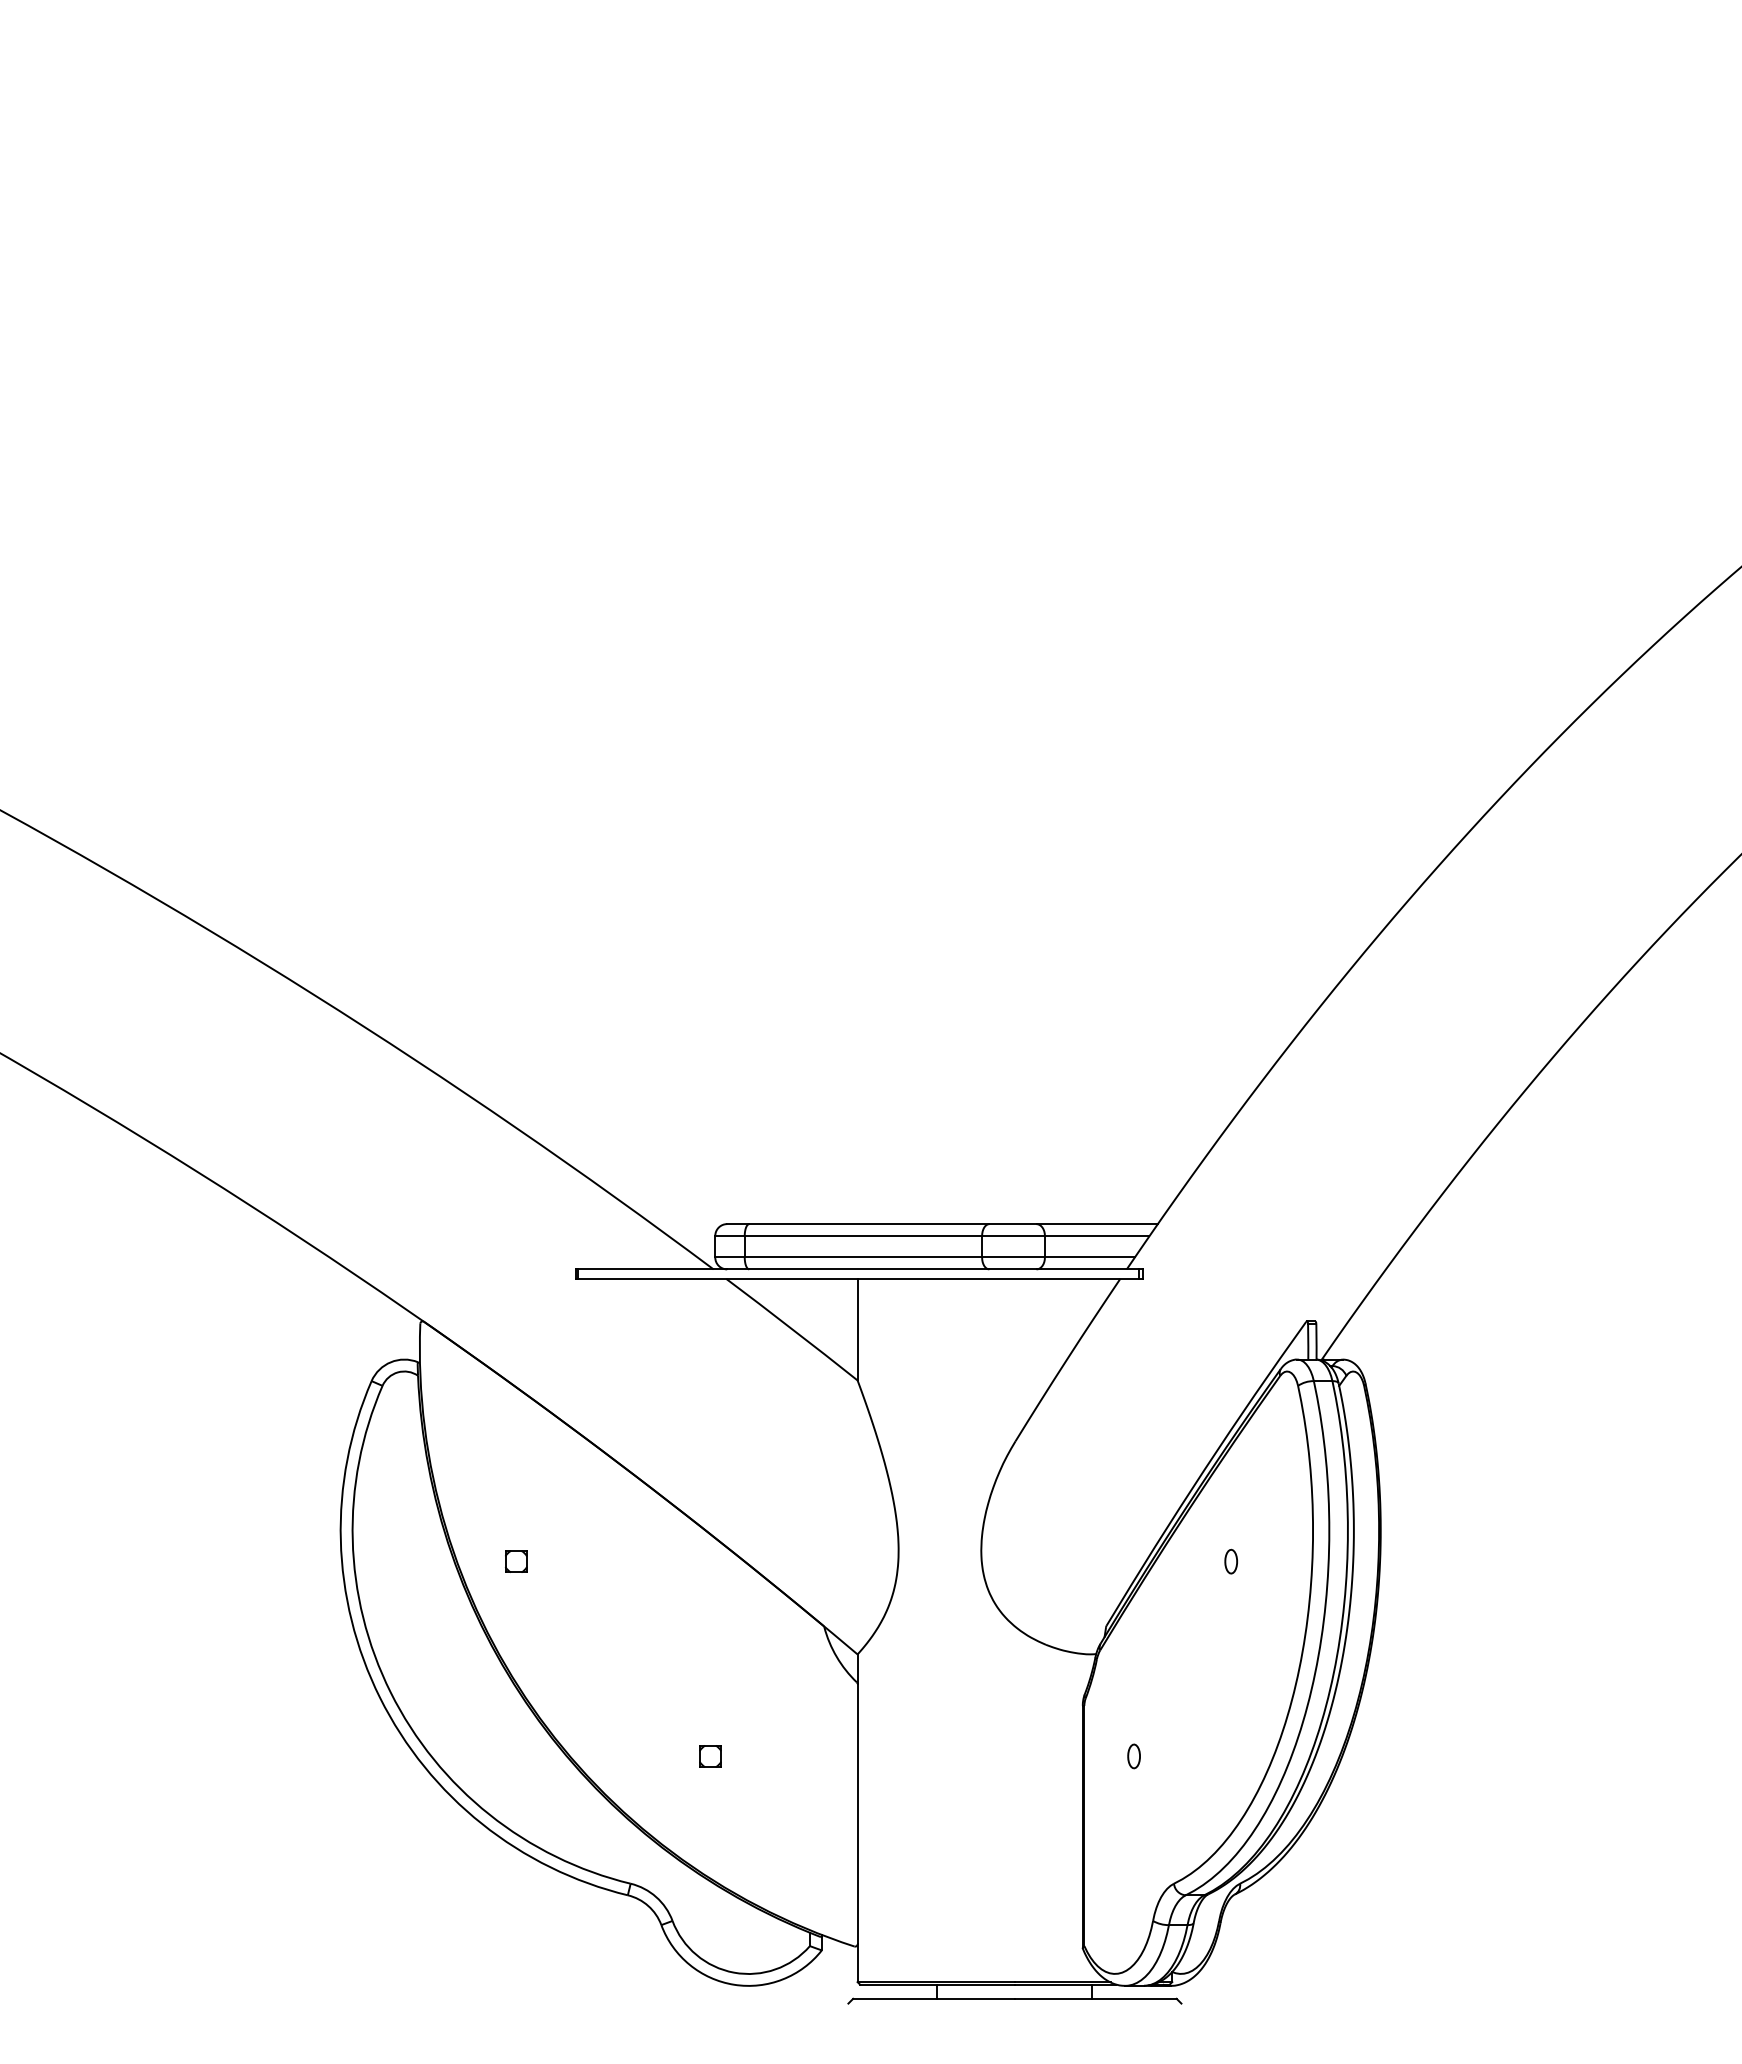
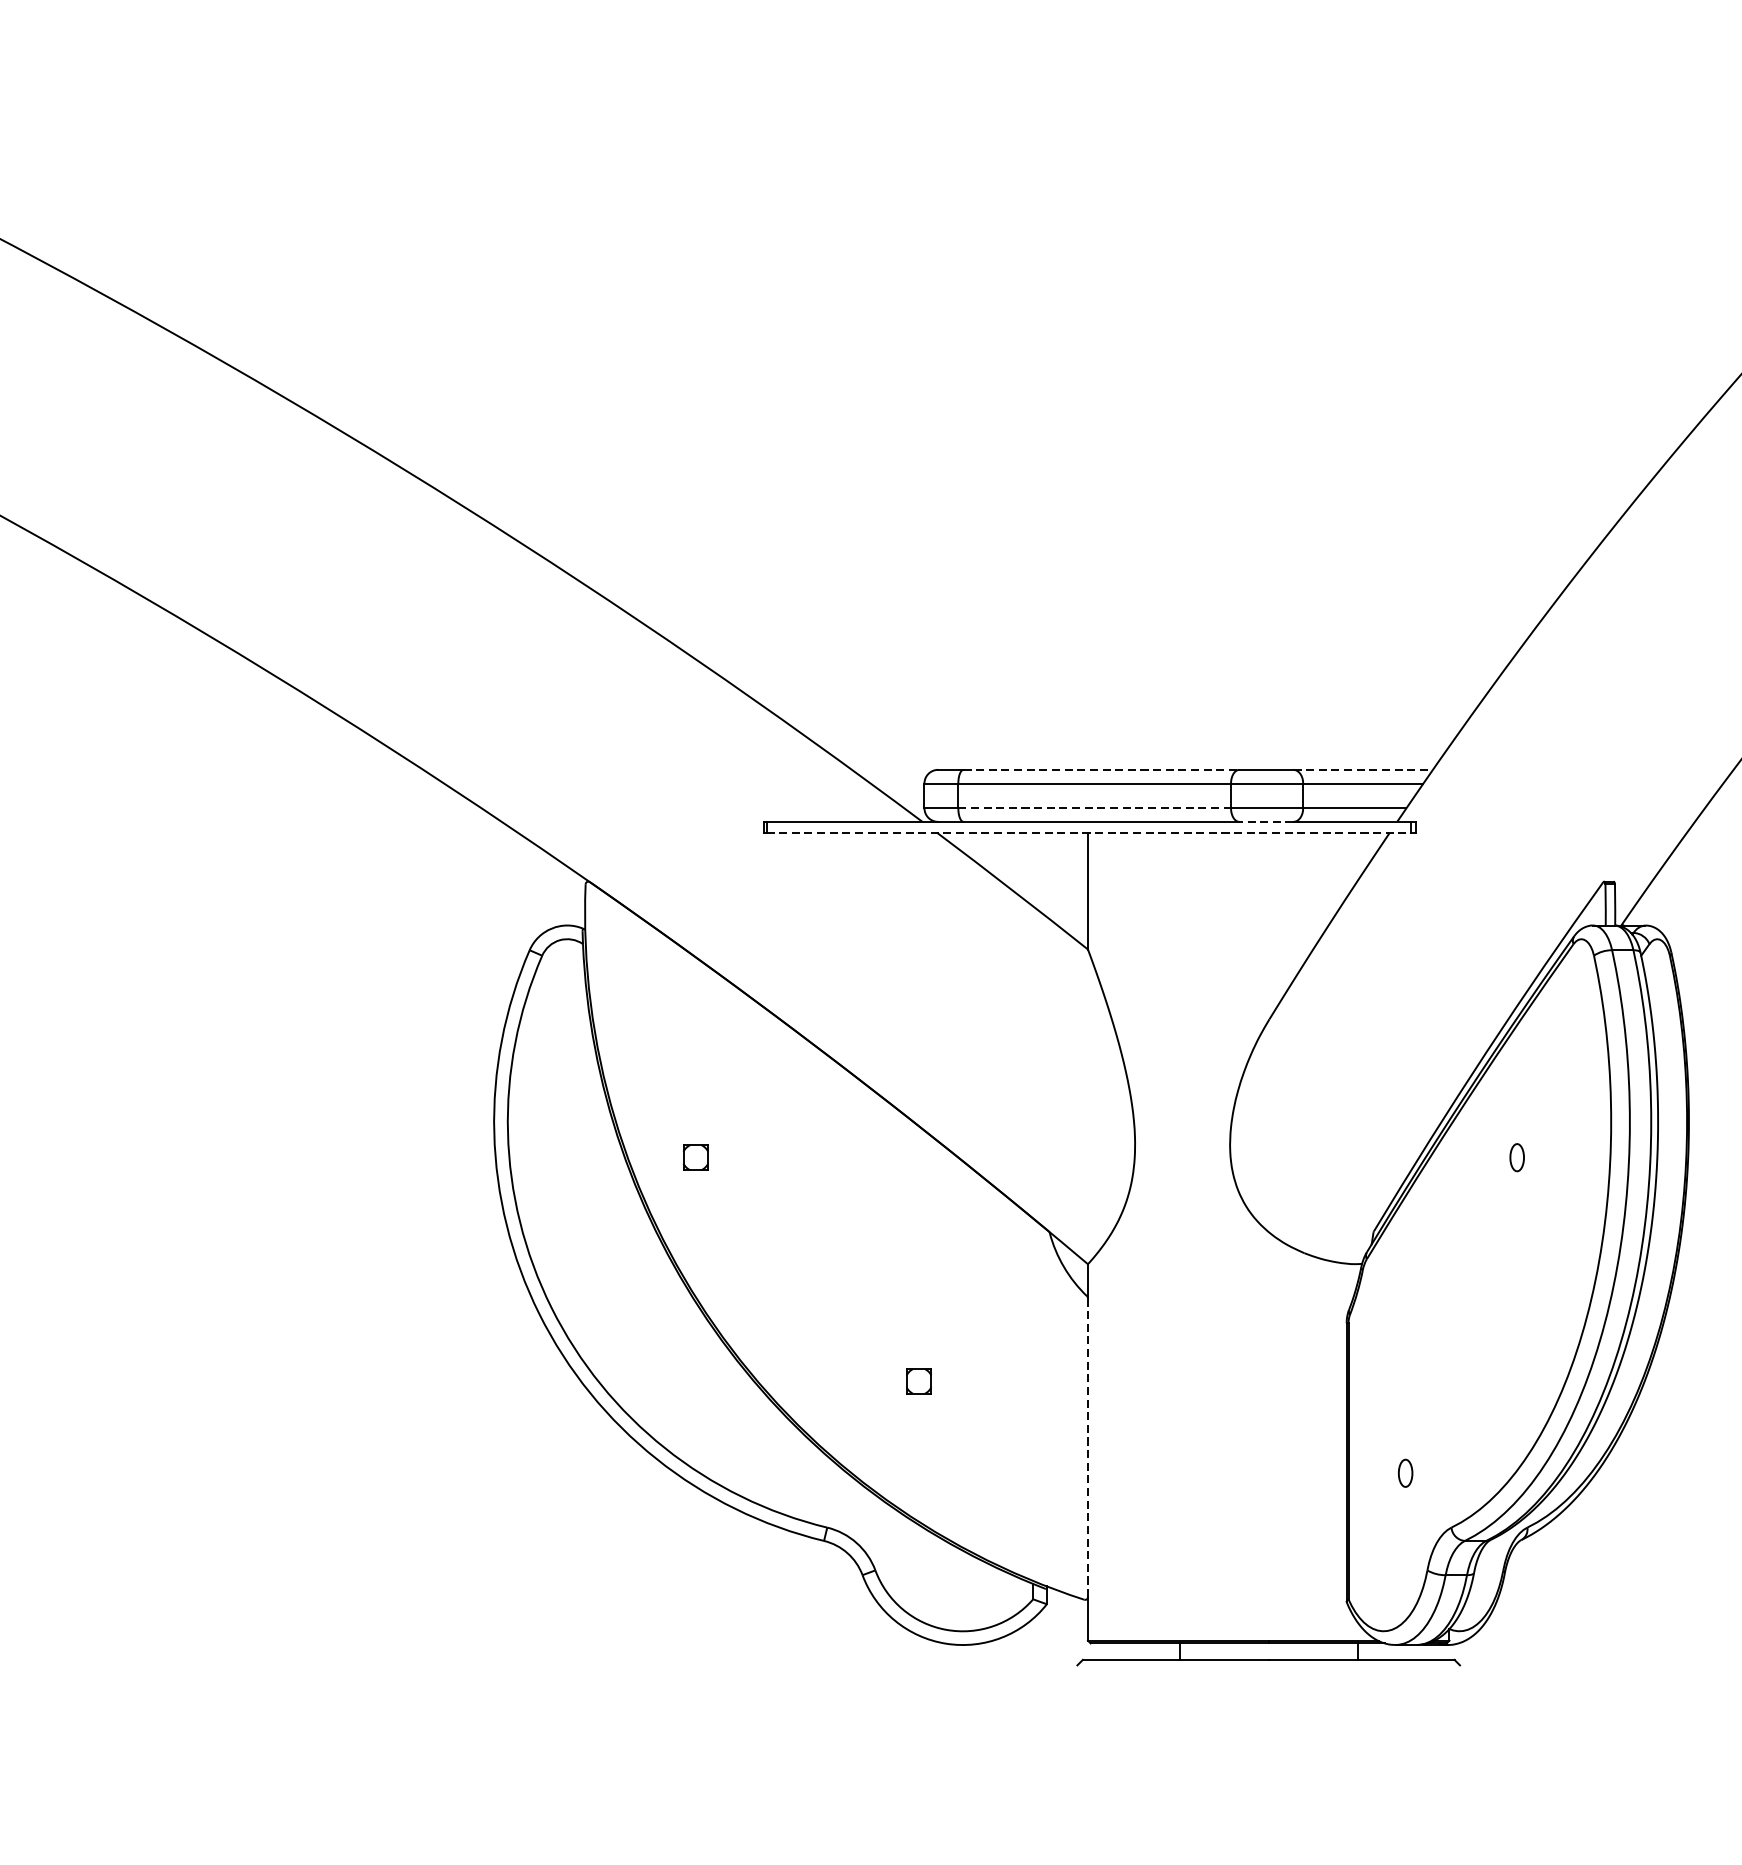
line: (869, 1224) -> (1101, 770), solid -> dashed
line: (1097, 1224) -> (1363, 770), solid -> dashed
line: (863, 1257) -> (1094, 808), solid -> dashed
line: (1012, 1269) -> (1265, 822), solid -> dashed
line: (858, 1278) -> (1089, 832), solid -> dashed
part: (1133, 1756) -> (1404, 1473), moved
line: (857, 1813) -> (1087, 1446), solid -> dashed

